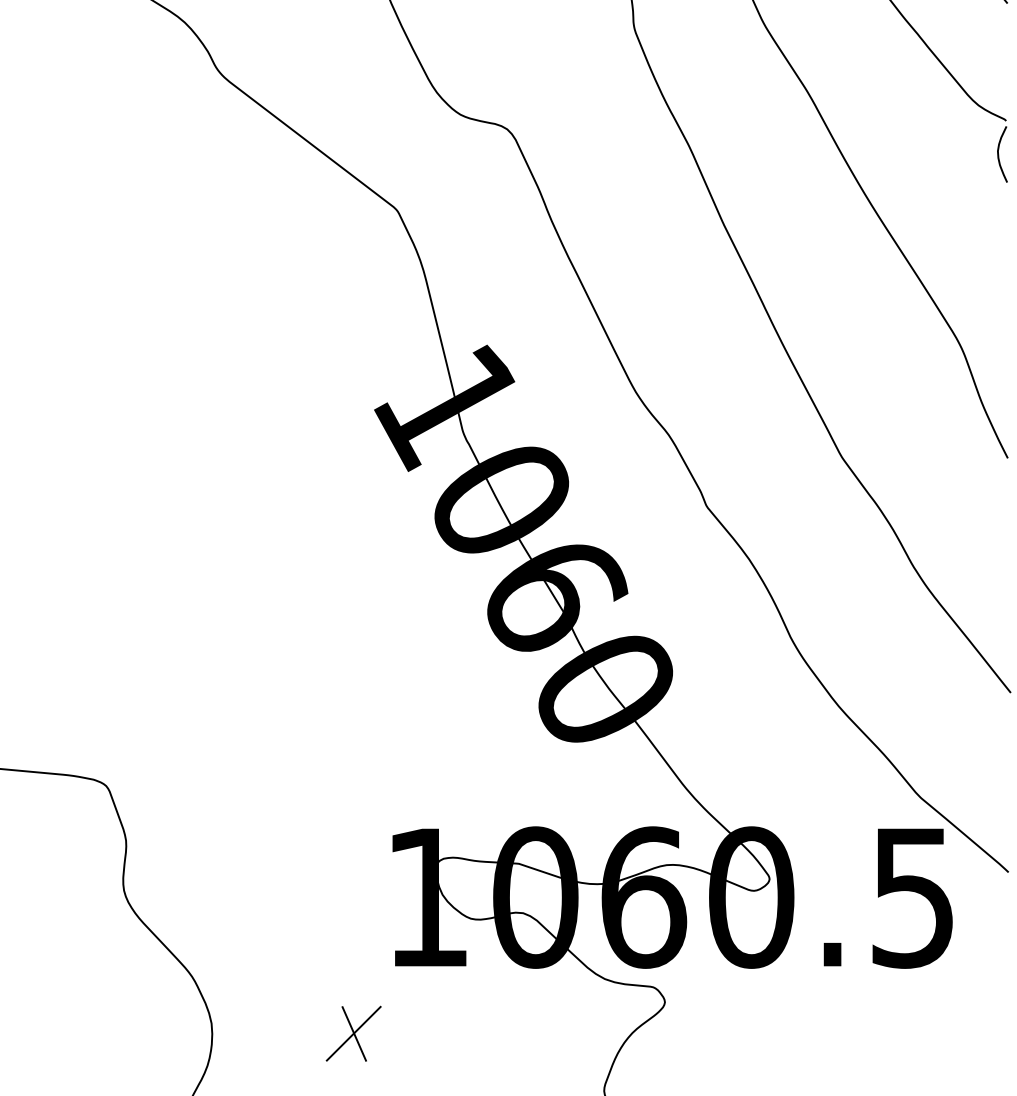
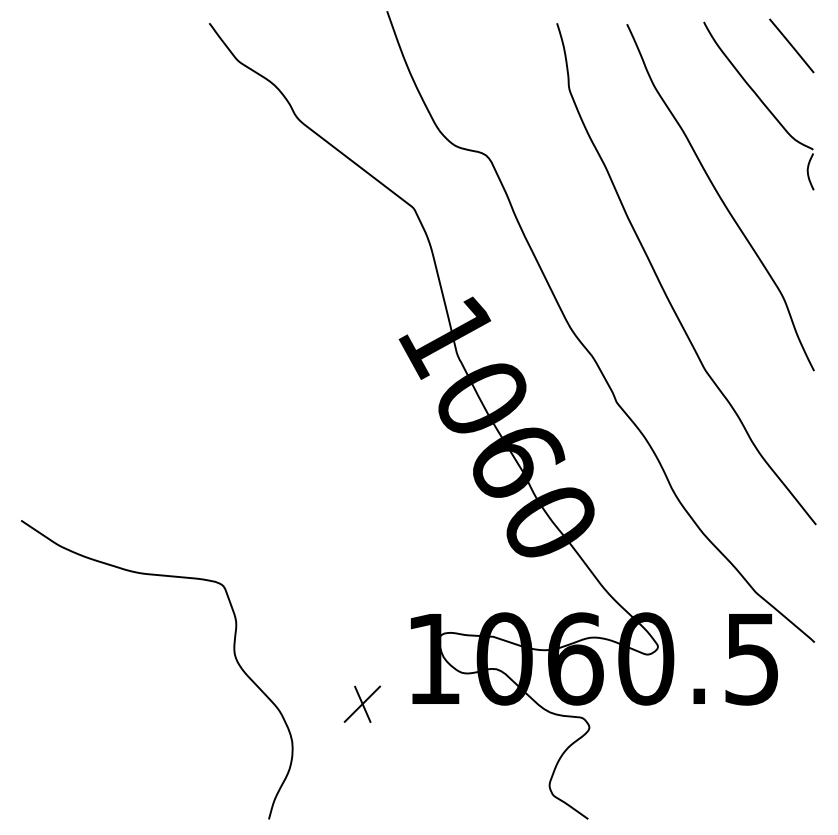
part: (353, 1032) -> (362, 703), moved

